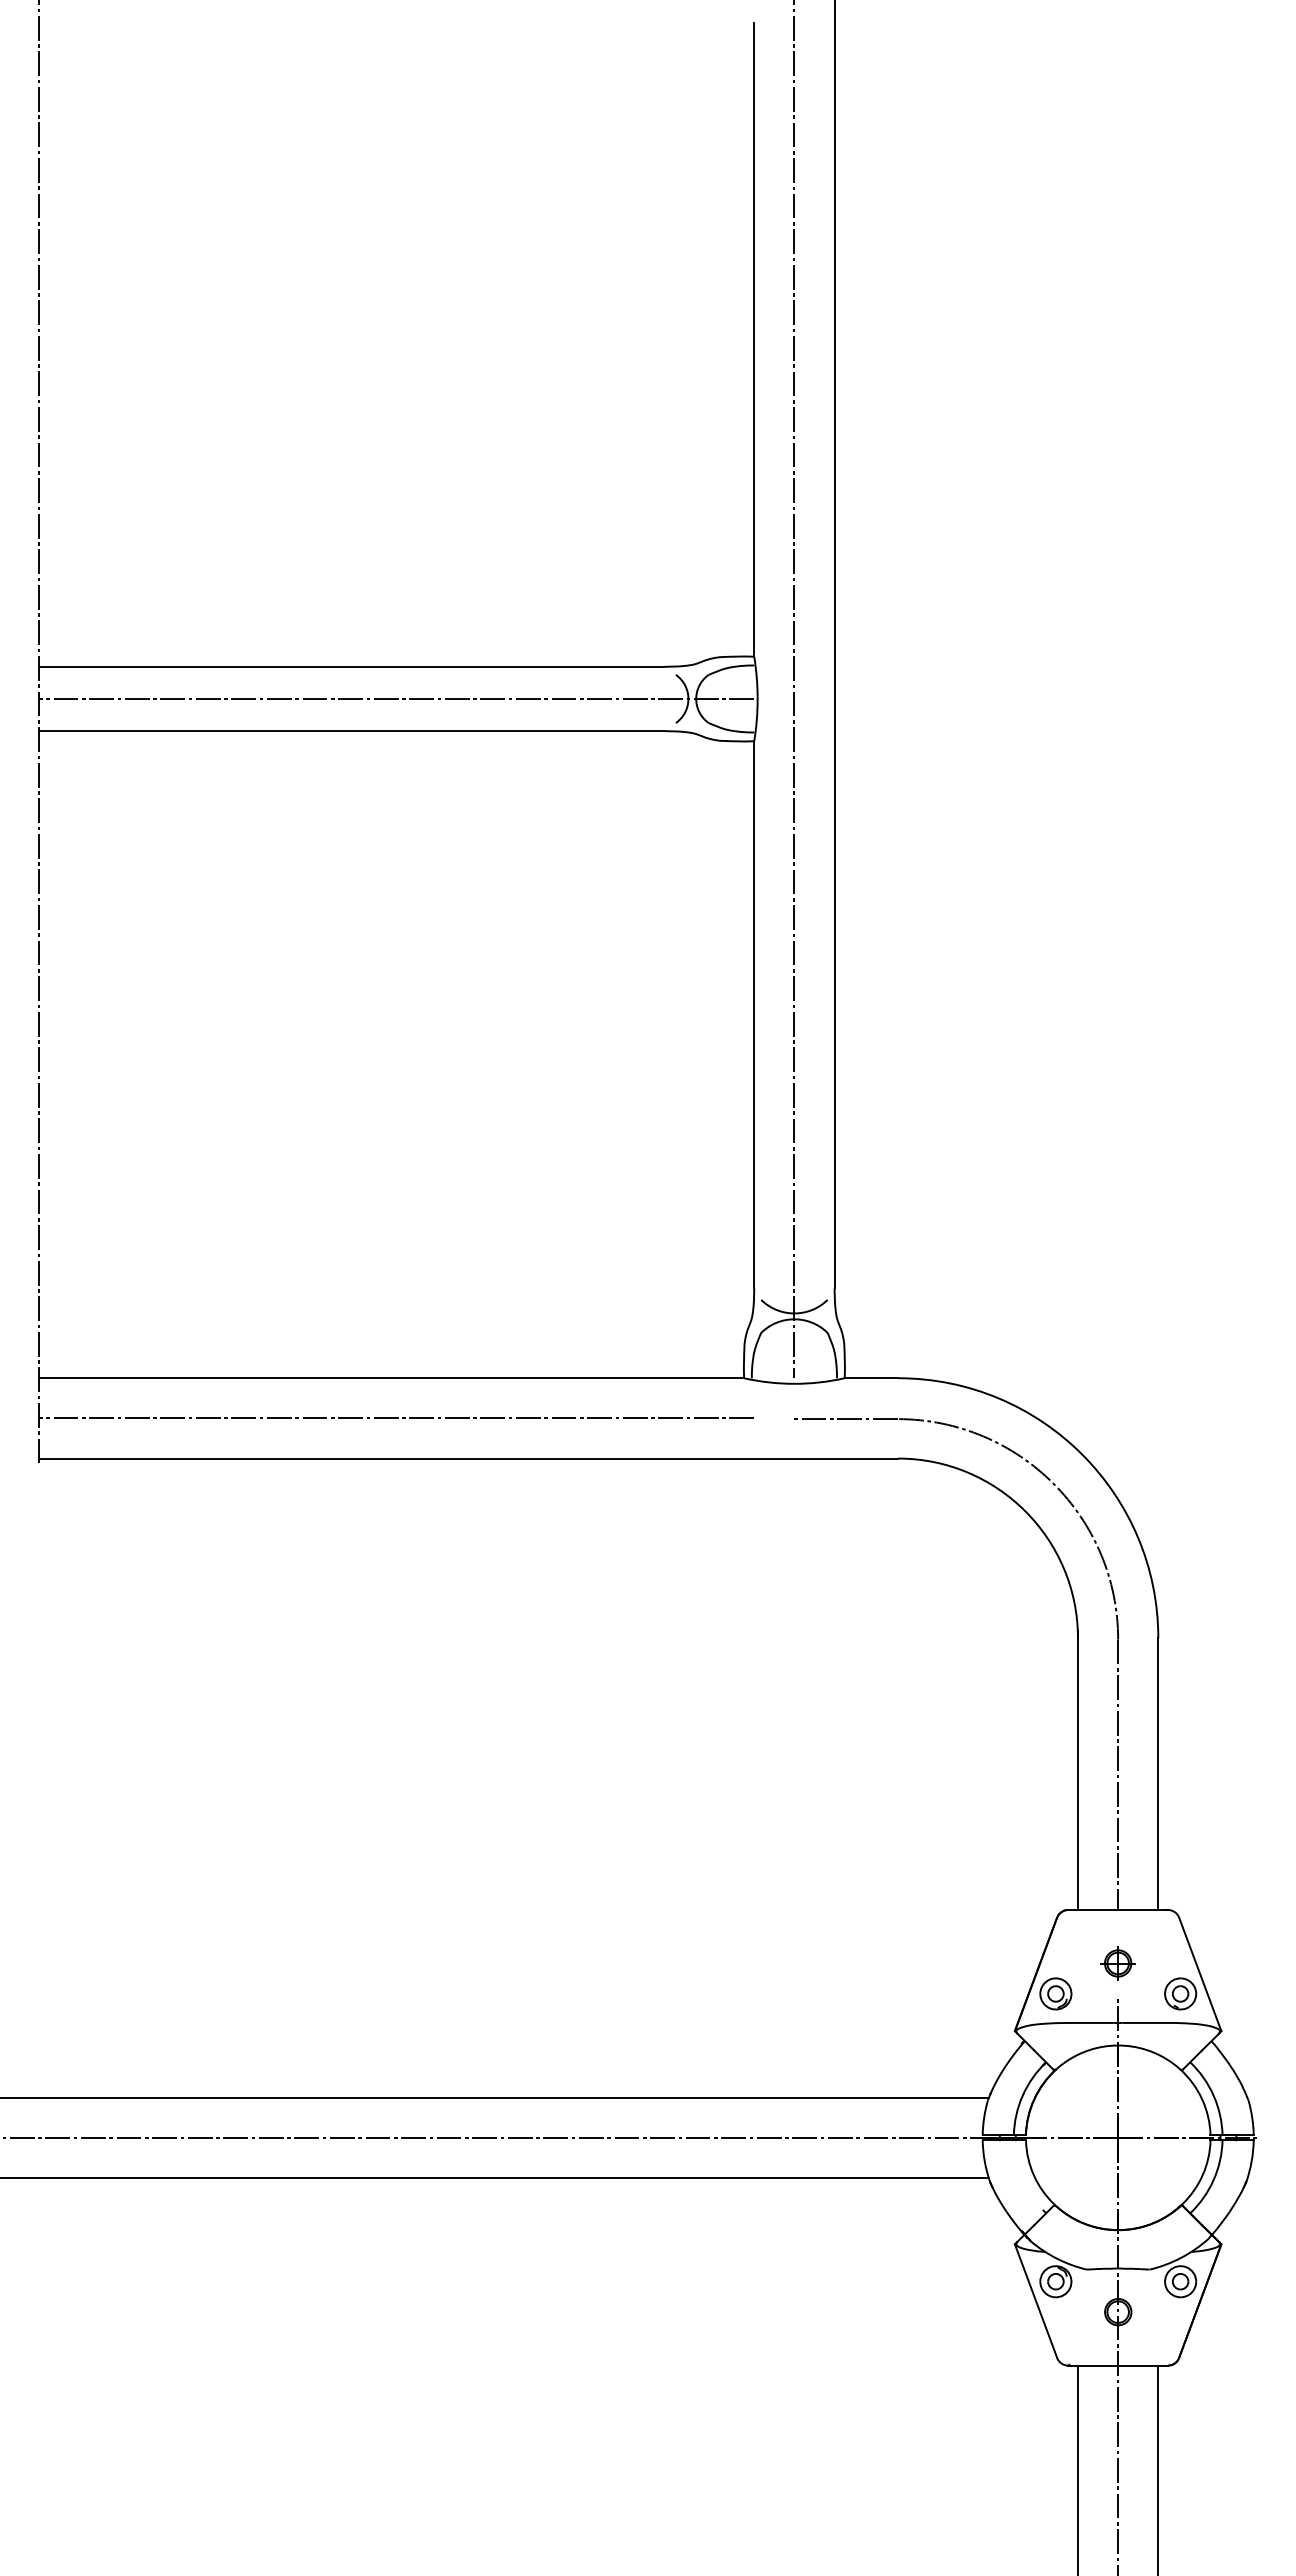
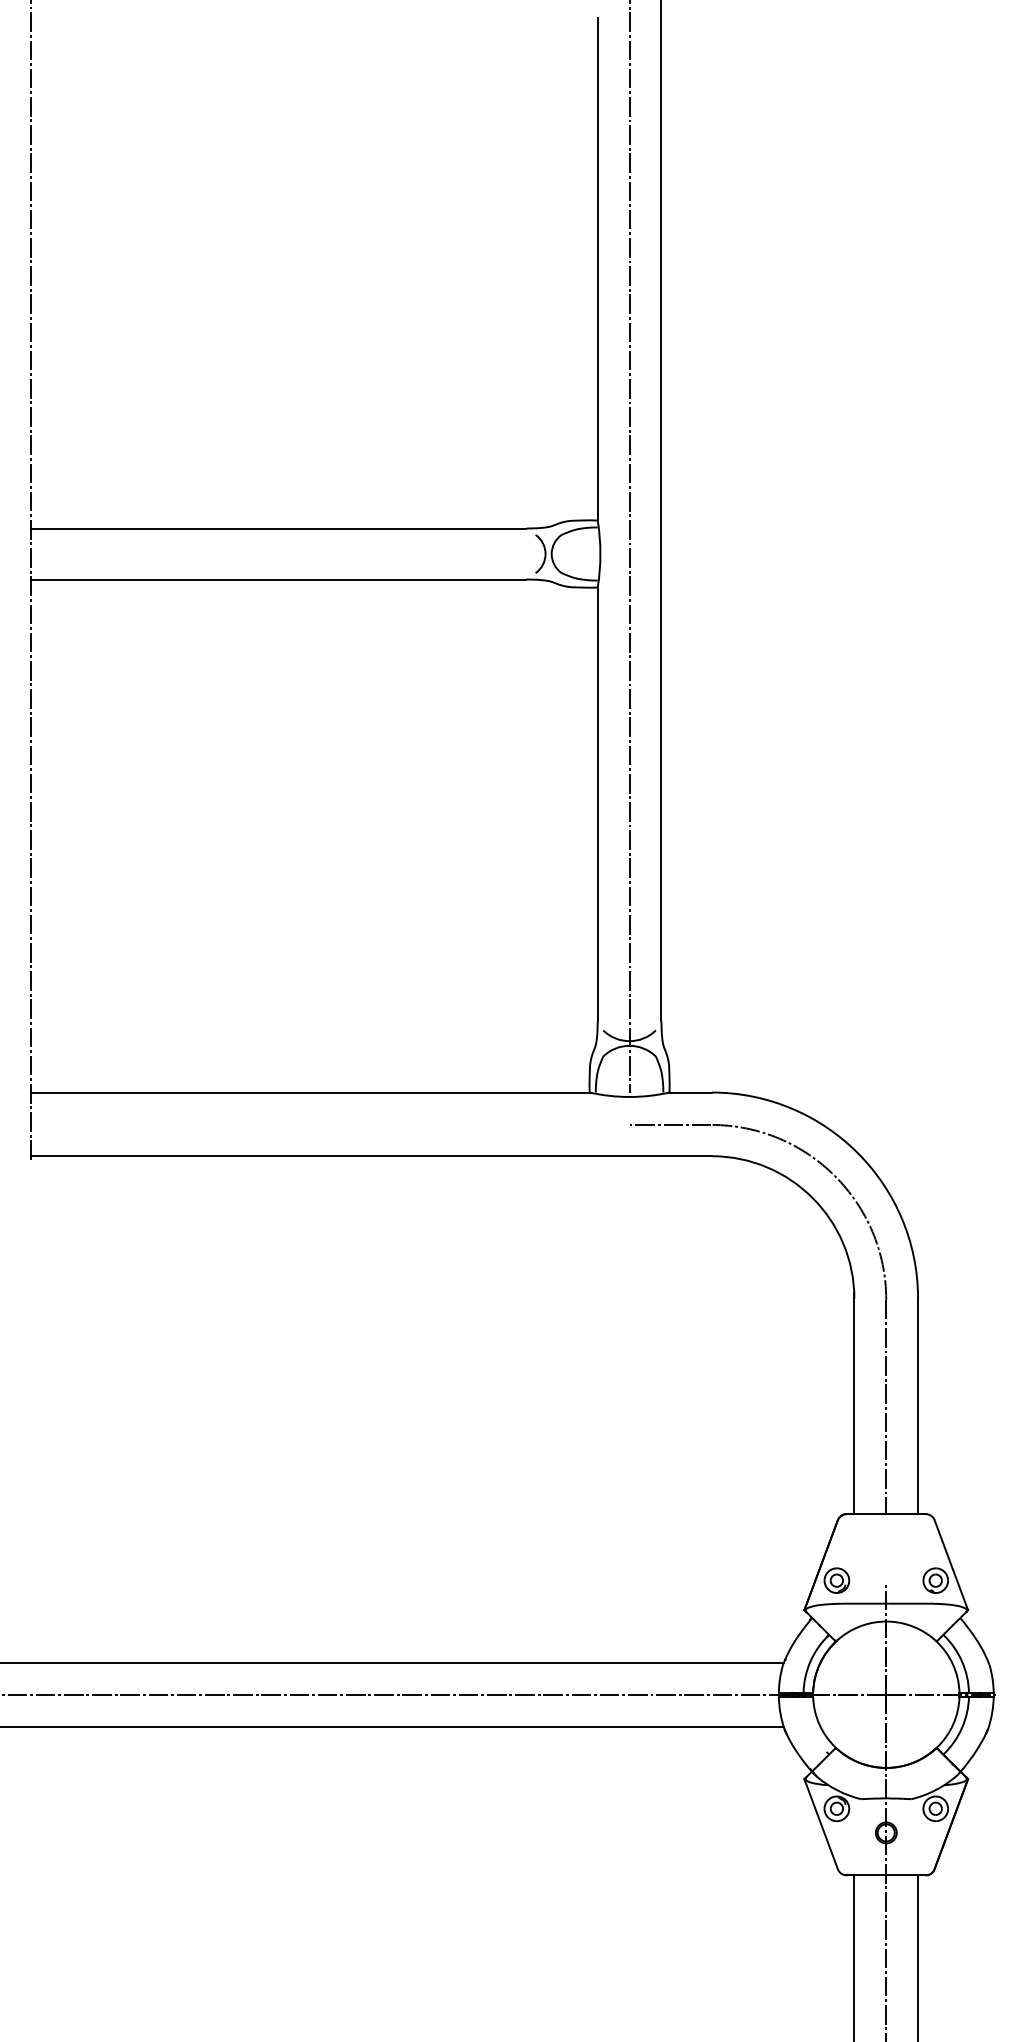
line: (396, 698) -> (314, 553), removed
line: (396, 1418) -> (314, 1124), removed
part: (1117, 1963) -> (885, 1556), removed

